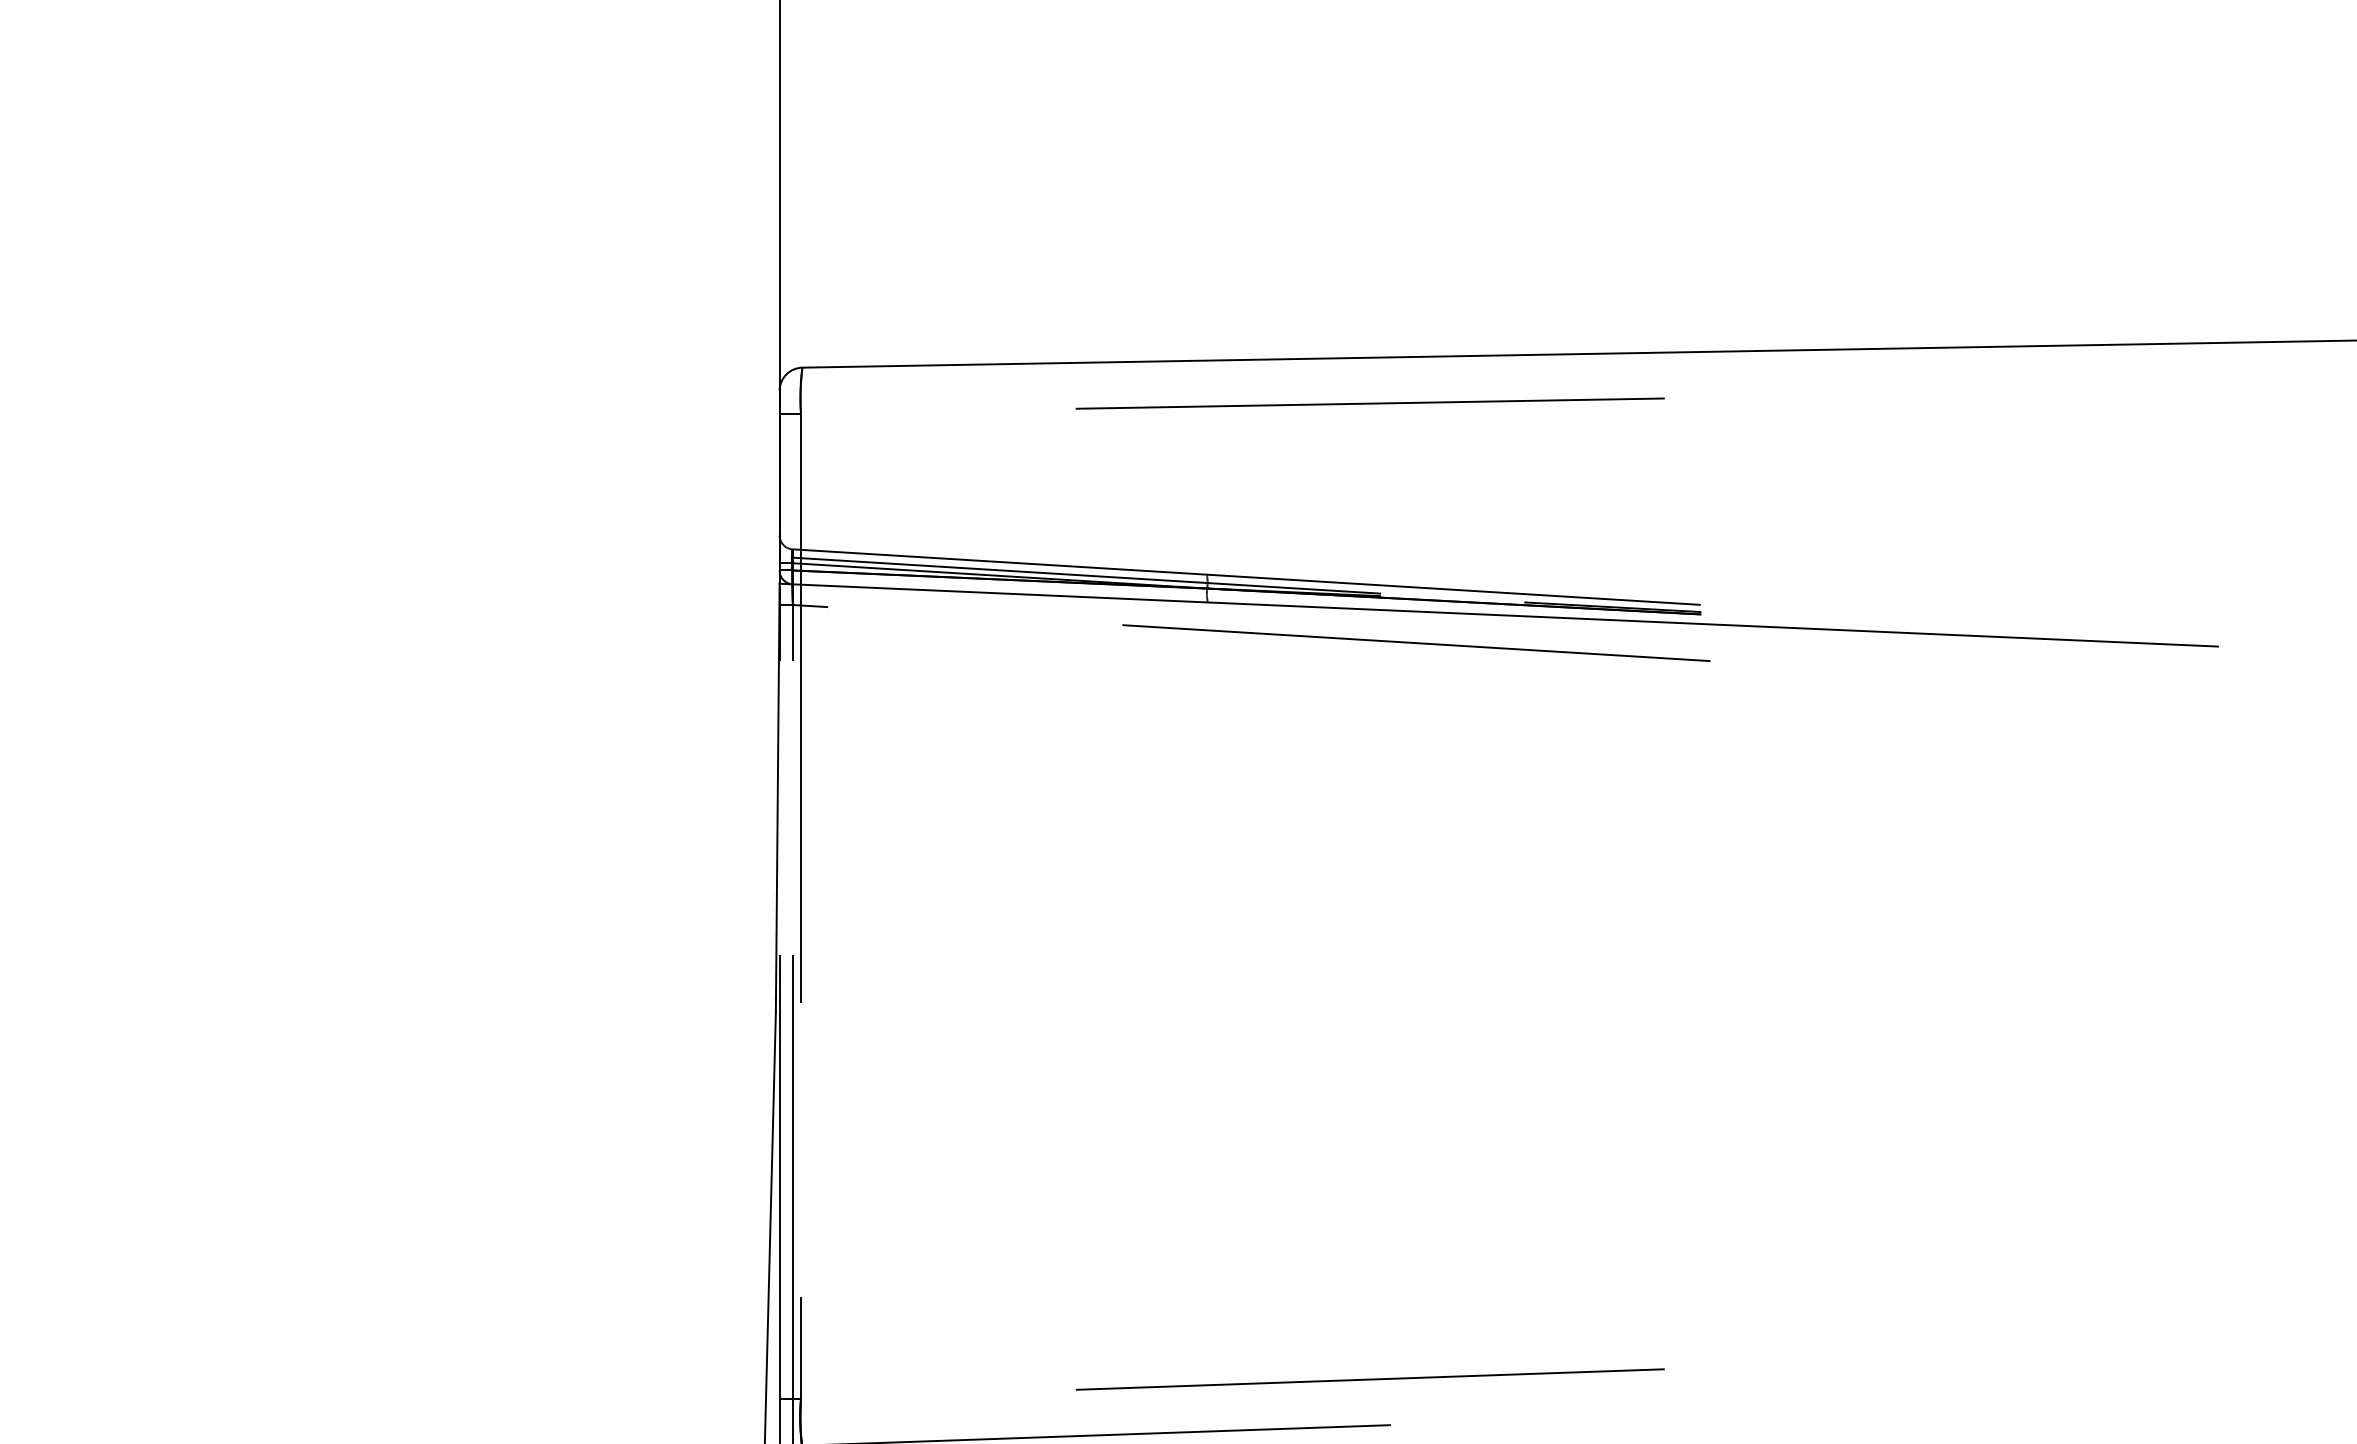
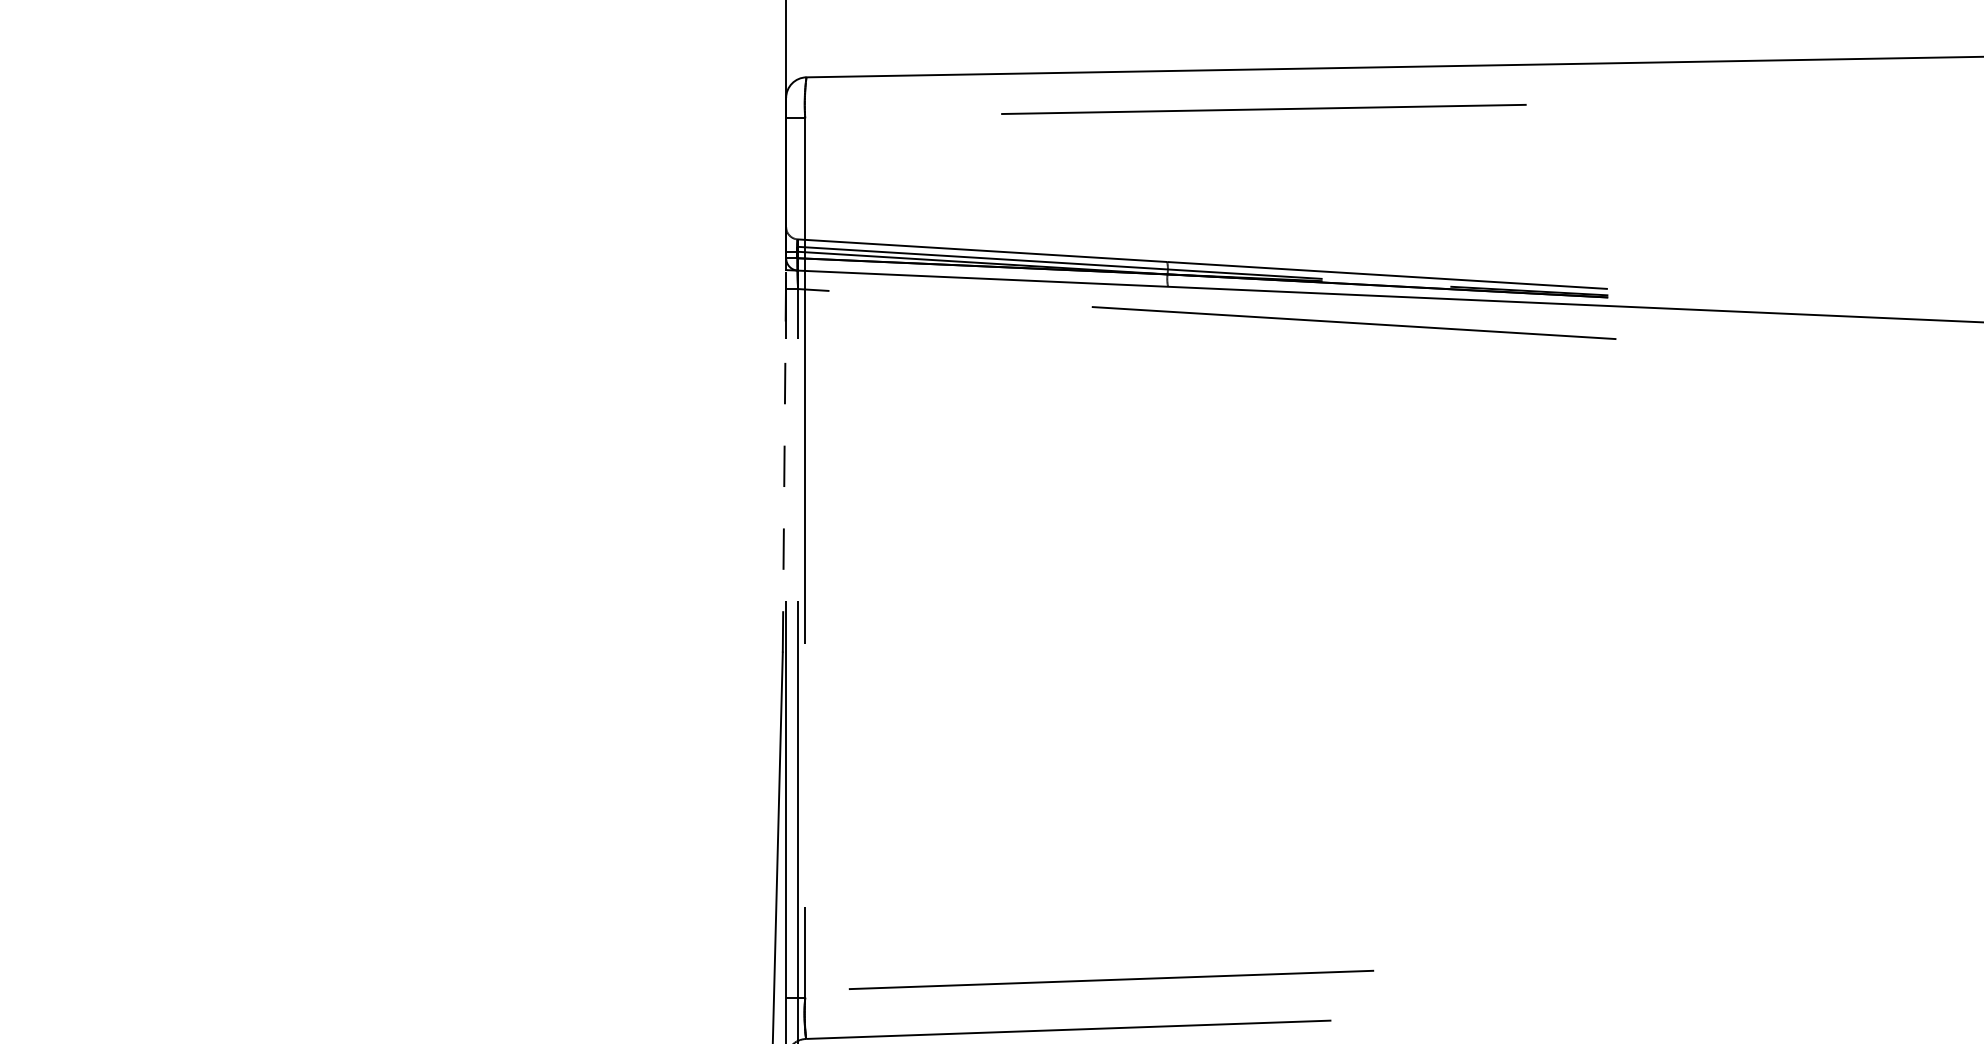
line: (1369, 403) -> (1263, 109), moved
line: (777, 797) -> (784, 460), solid -> dashed
line: (1370, 1379) -> (1111, 979), moved

